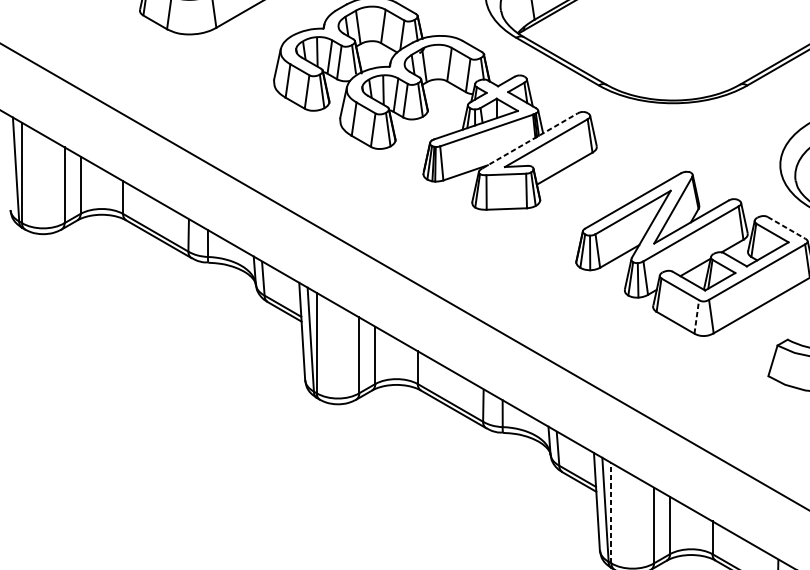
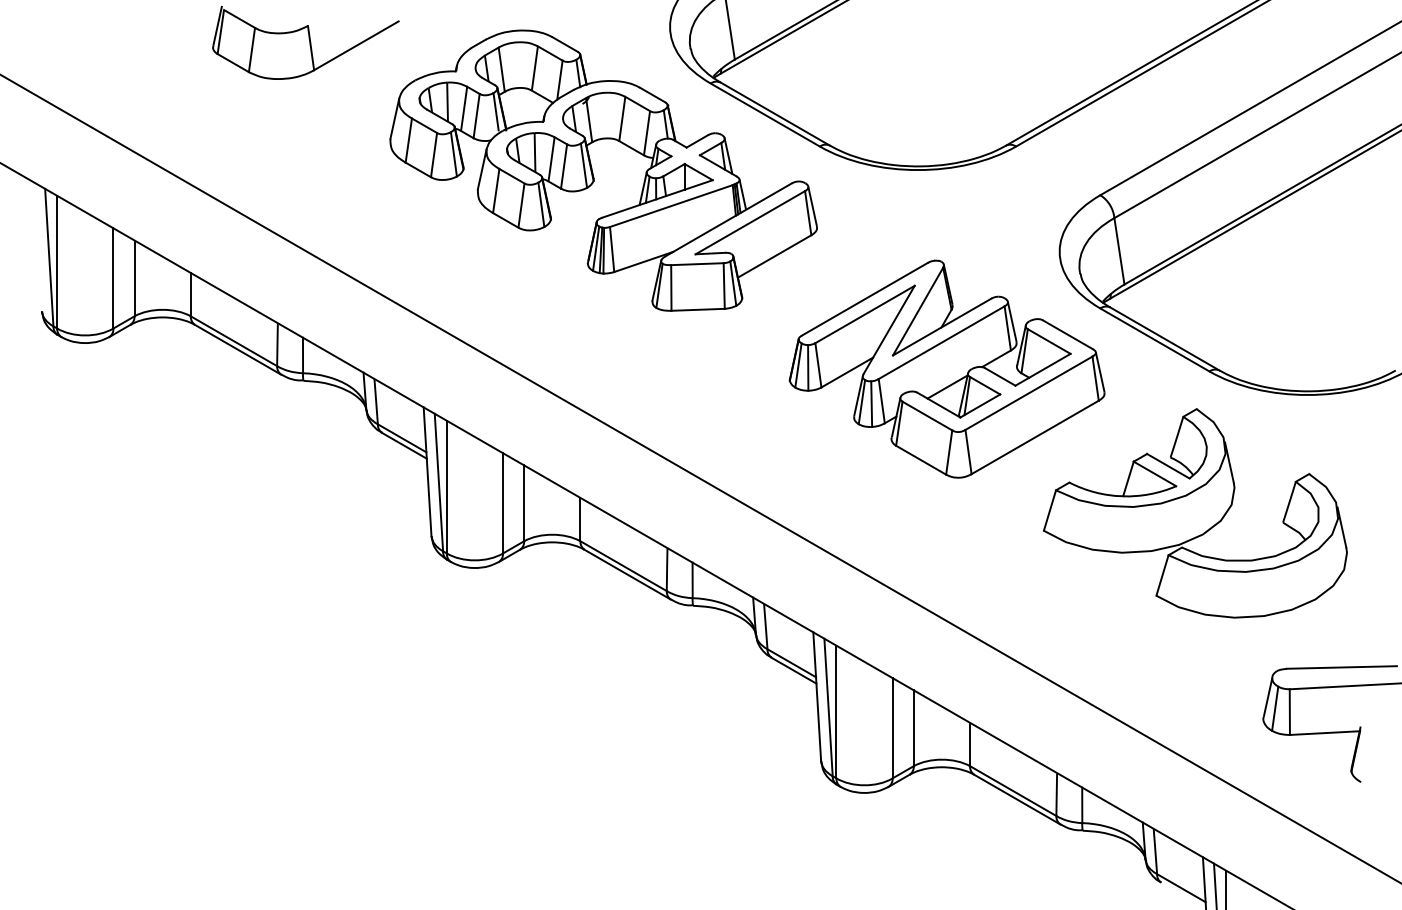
line: (529, 140) -> (728, 219), dashed -> solid
line: (786, 227) -> (1068, 334), dashed -> solid
line: (696, 316) -> (949, 452), dashed -> solid
line: (611, 512) -> (836, 711), dashed -> solid

